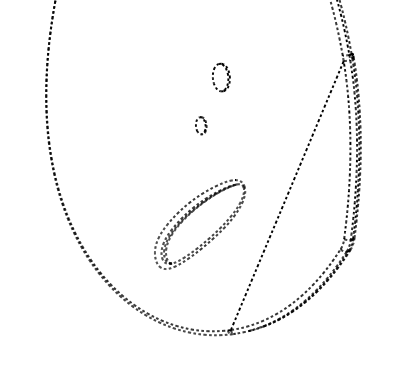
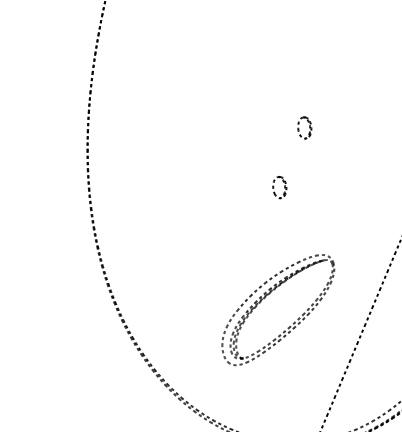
part: (221, 77) -> (304, 127), size x0.62

